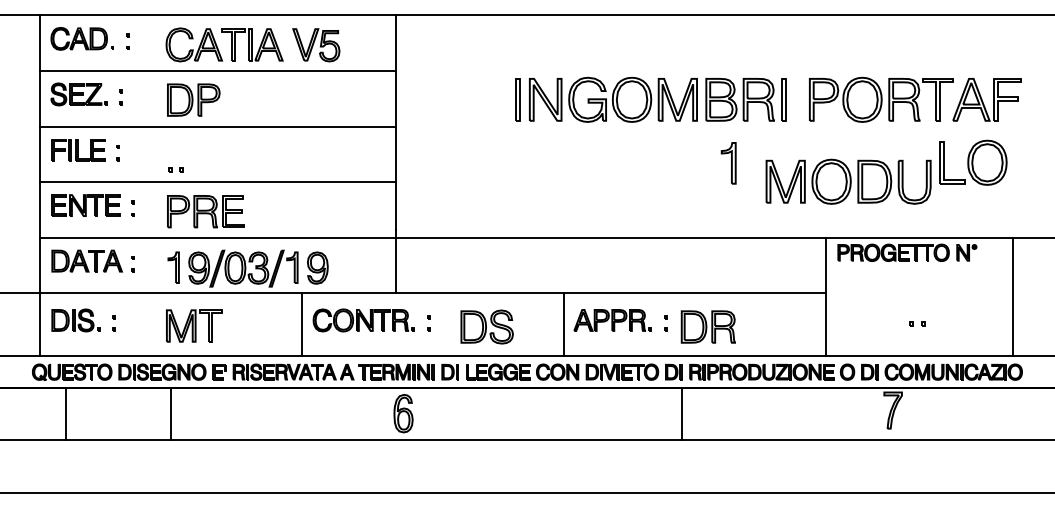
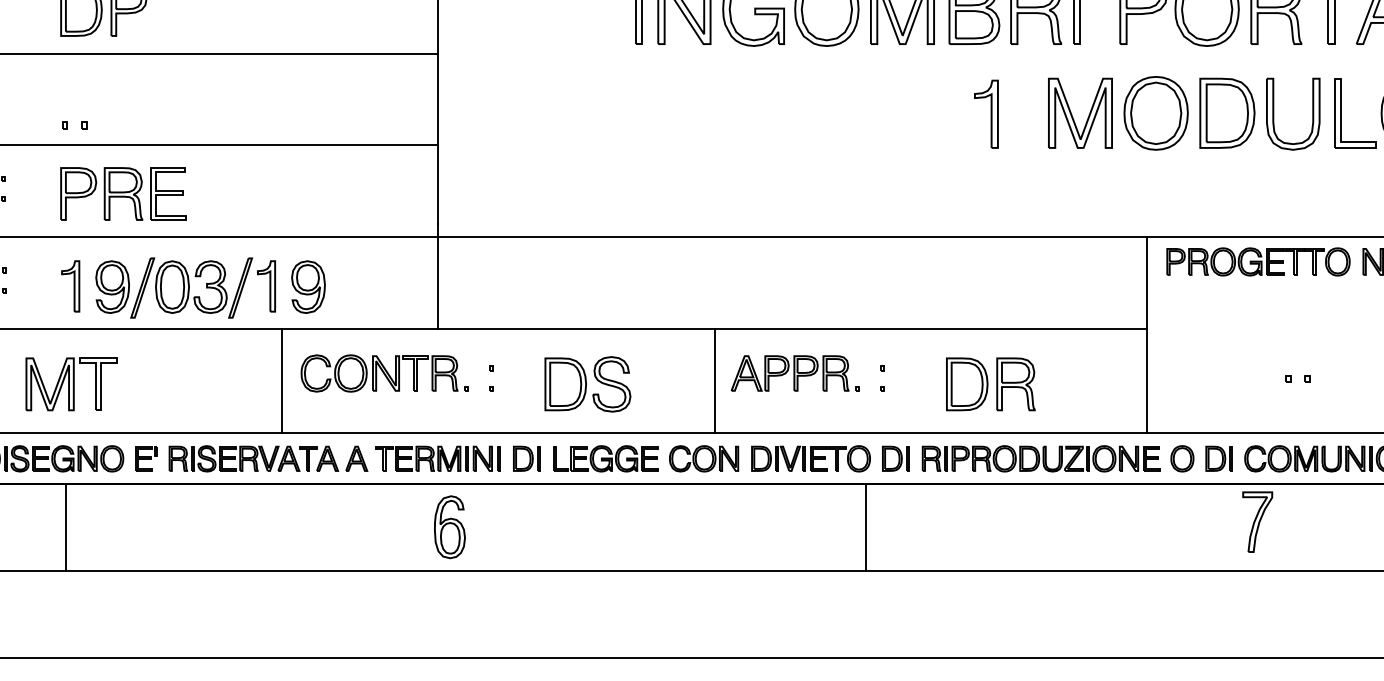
part: (848, 181) -> (1184, 112), moved
part: (194, 325) -> (72, 383), moved
part: (707, 326) -> (989, 383), moved
line: (681, 413) -> (865, 527), moved

